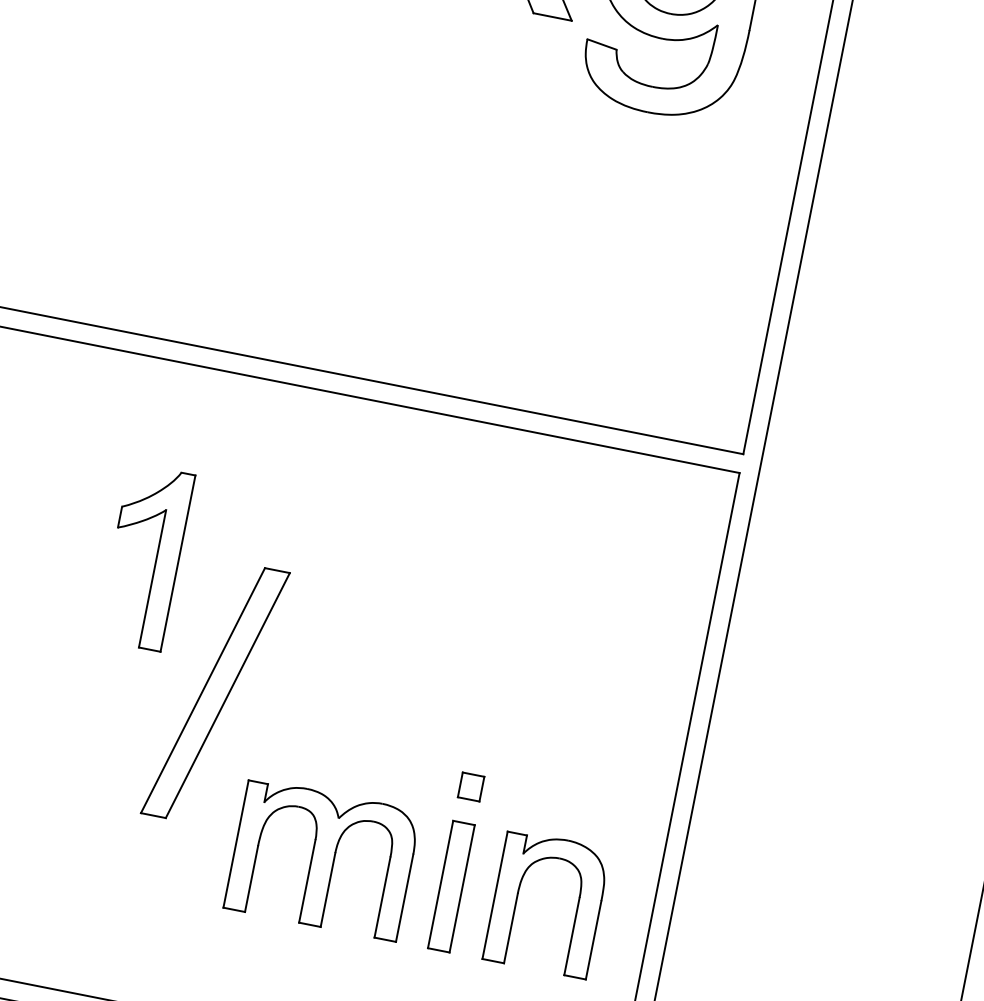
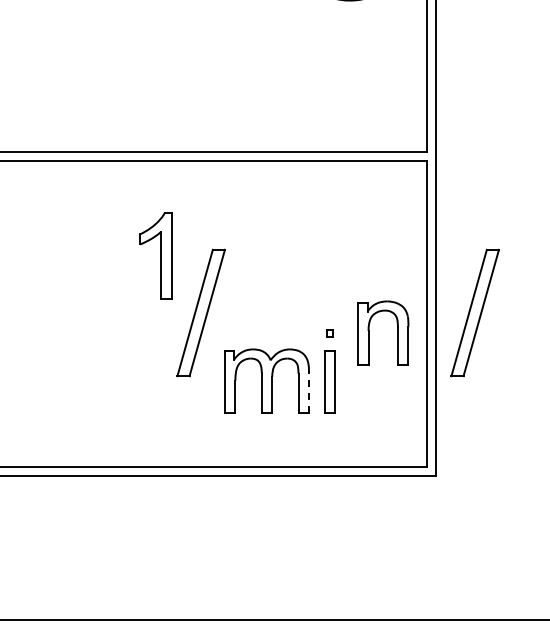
part: (470, 785) -> (329, 332), size x0.6
part: (776, 803) -> (474, 312), added
line: (403, 897) -> (308, 391), solid -> dashed
part: (519, 897) -> (369, 332), moved

